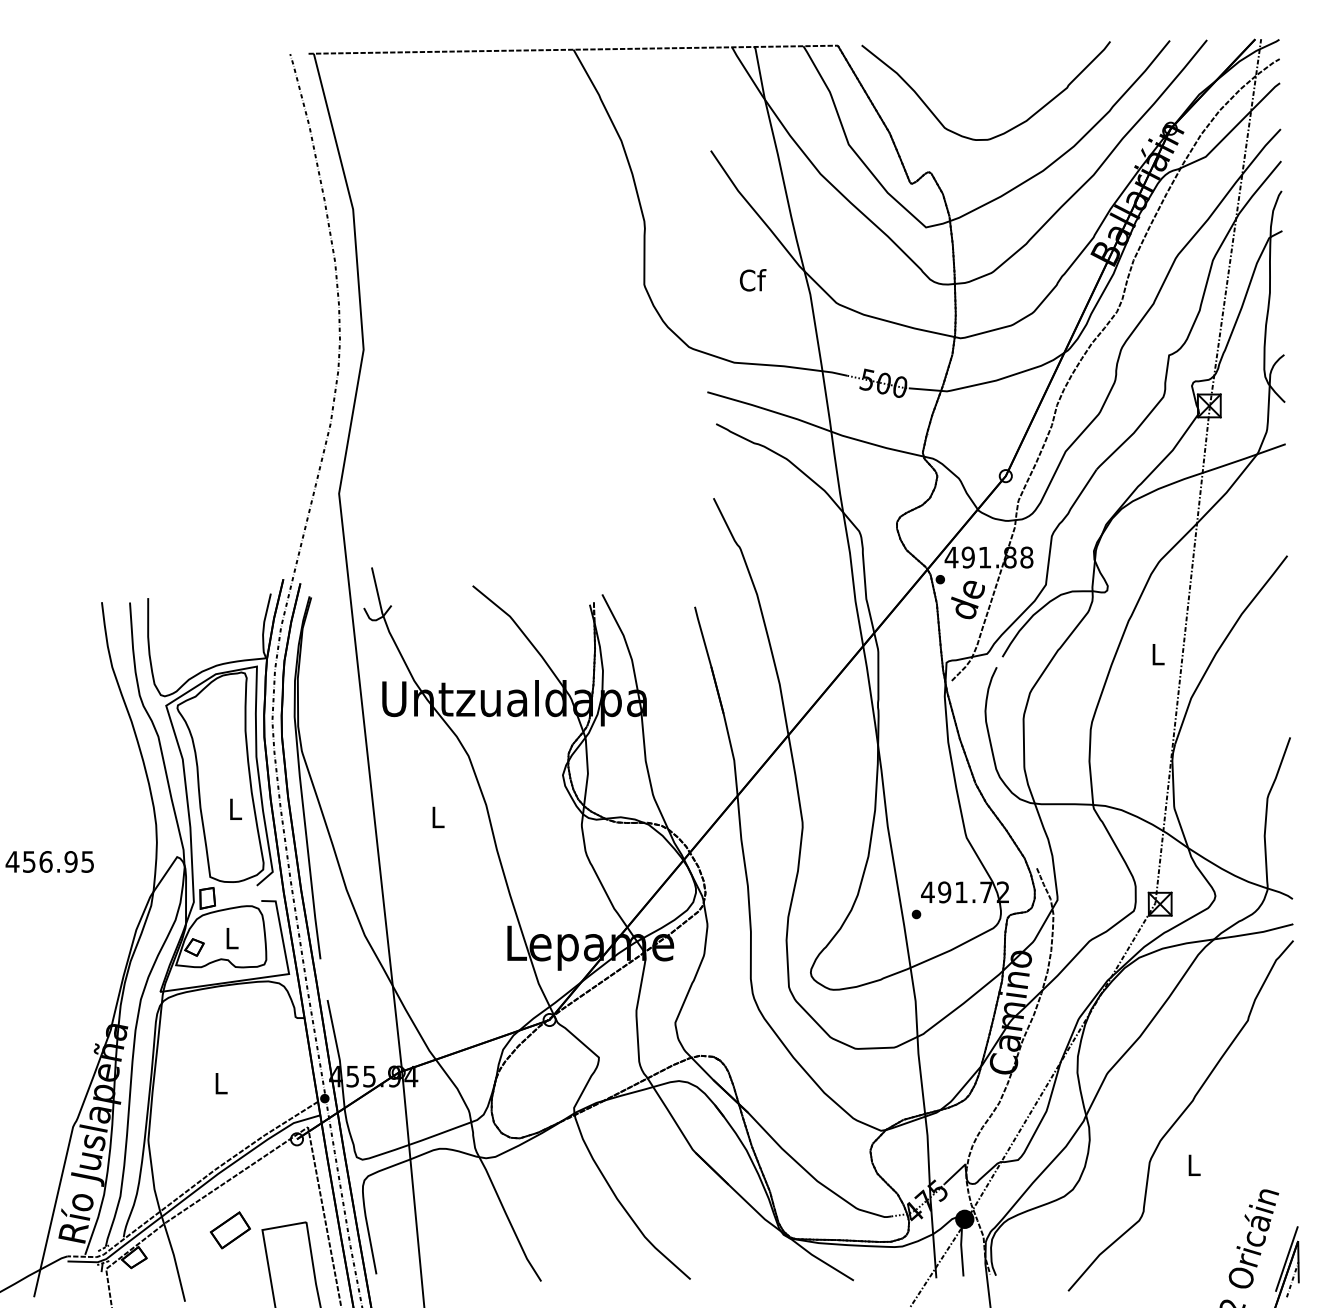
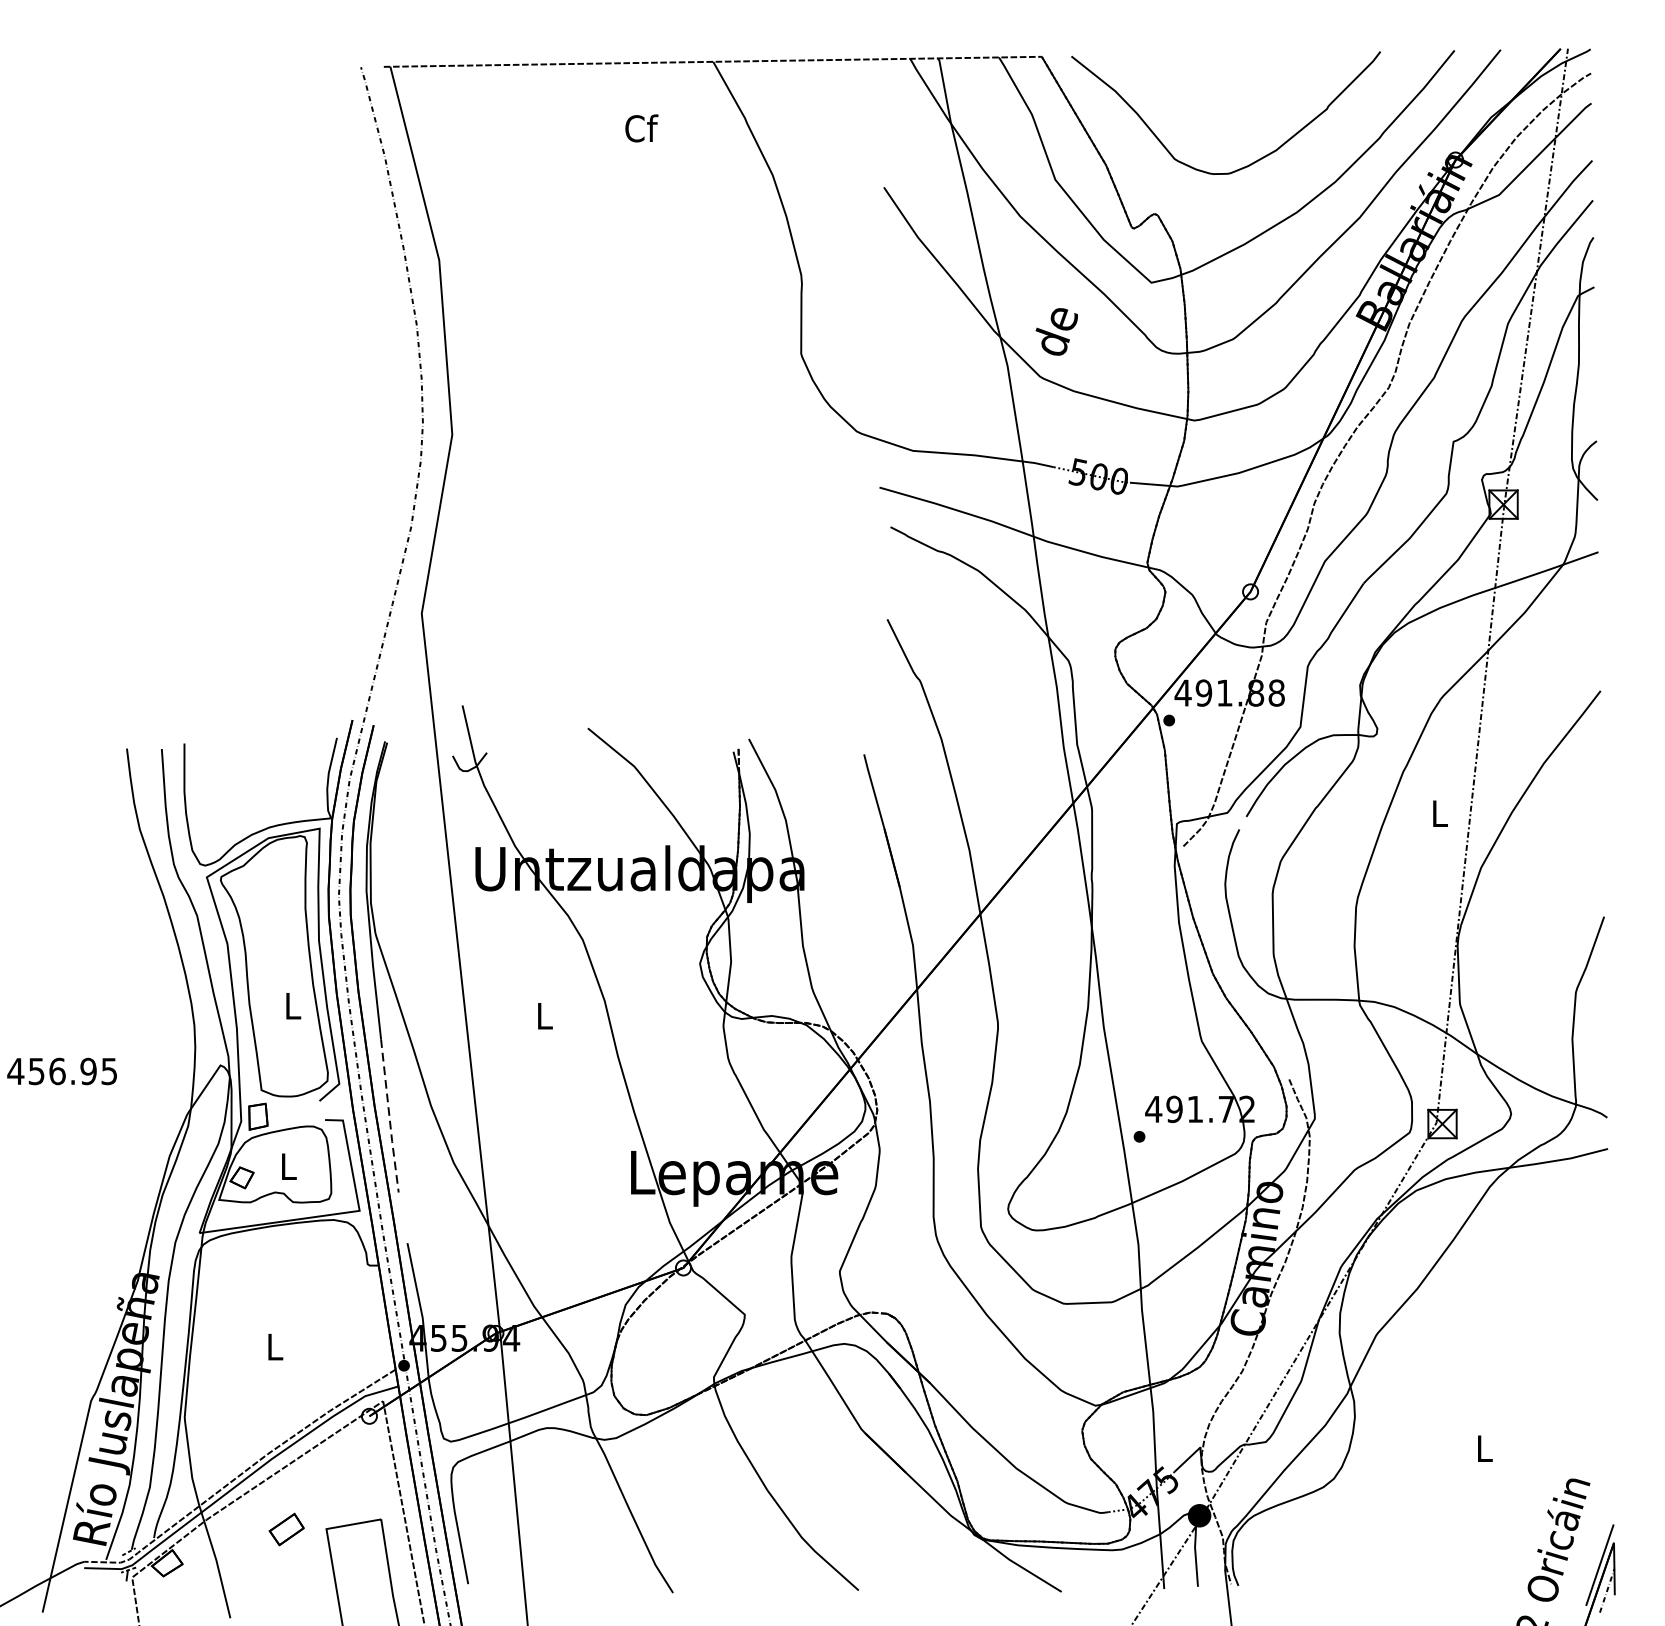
text: (752, 280) -> (641, 128), moved
text: (967, 599) -> (1056, 331), moved
line: (313, 898) -> (389, 1116), solid -> dashed
curve: (1180, 1115) -> (1467, 1386), removed
part: (230, 1230) -> (286, 1529), size x0.7

